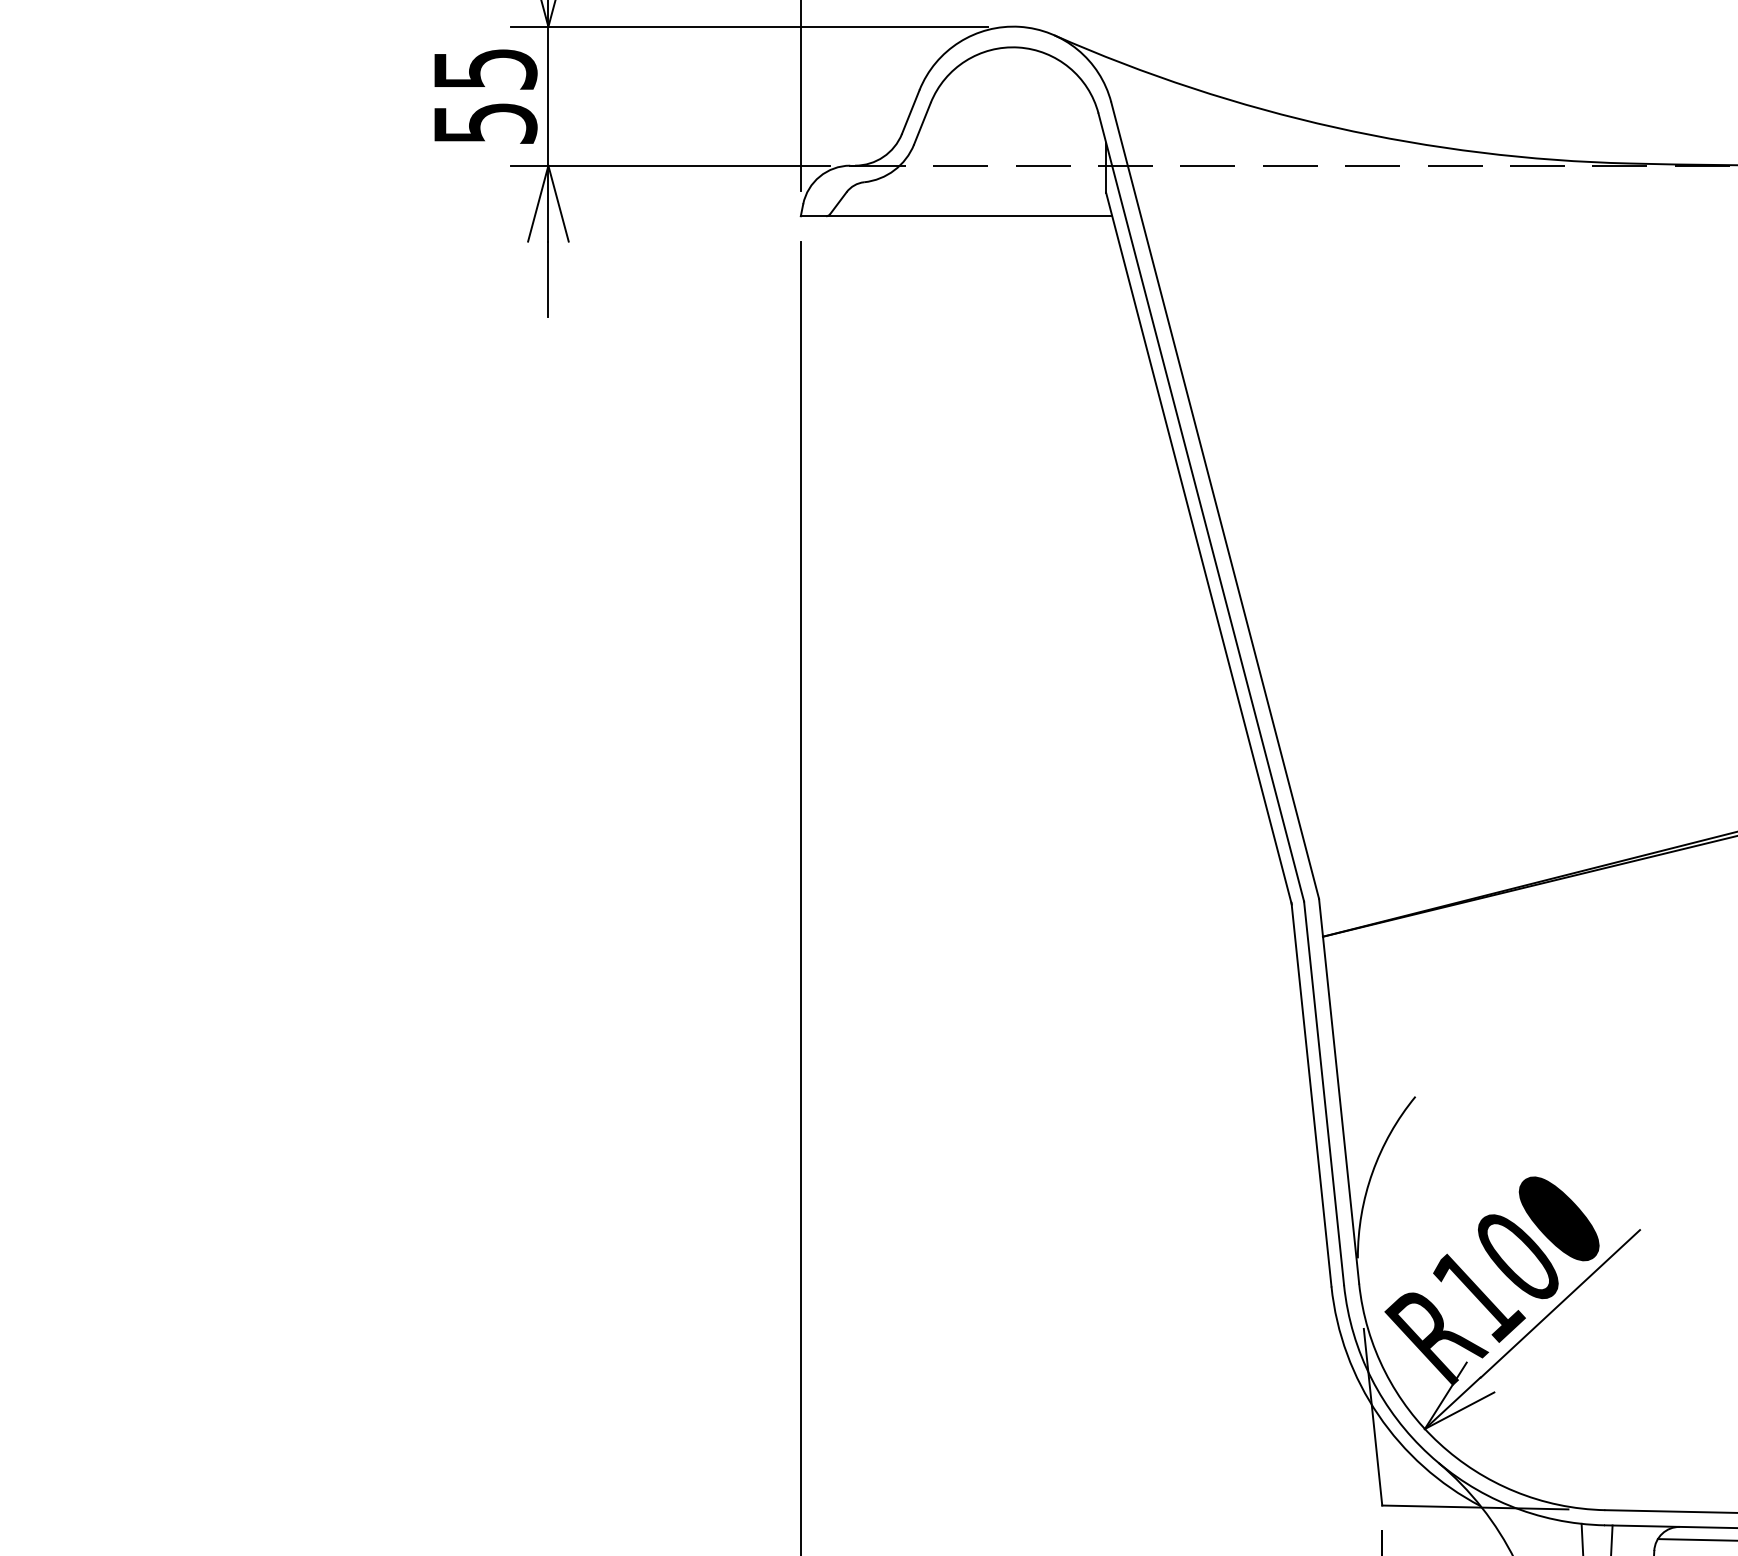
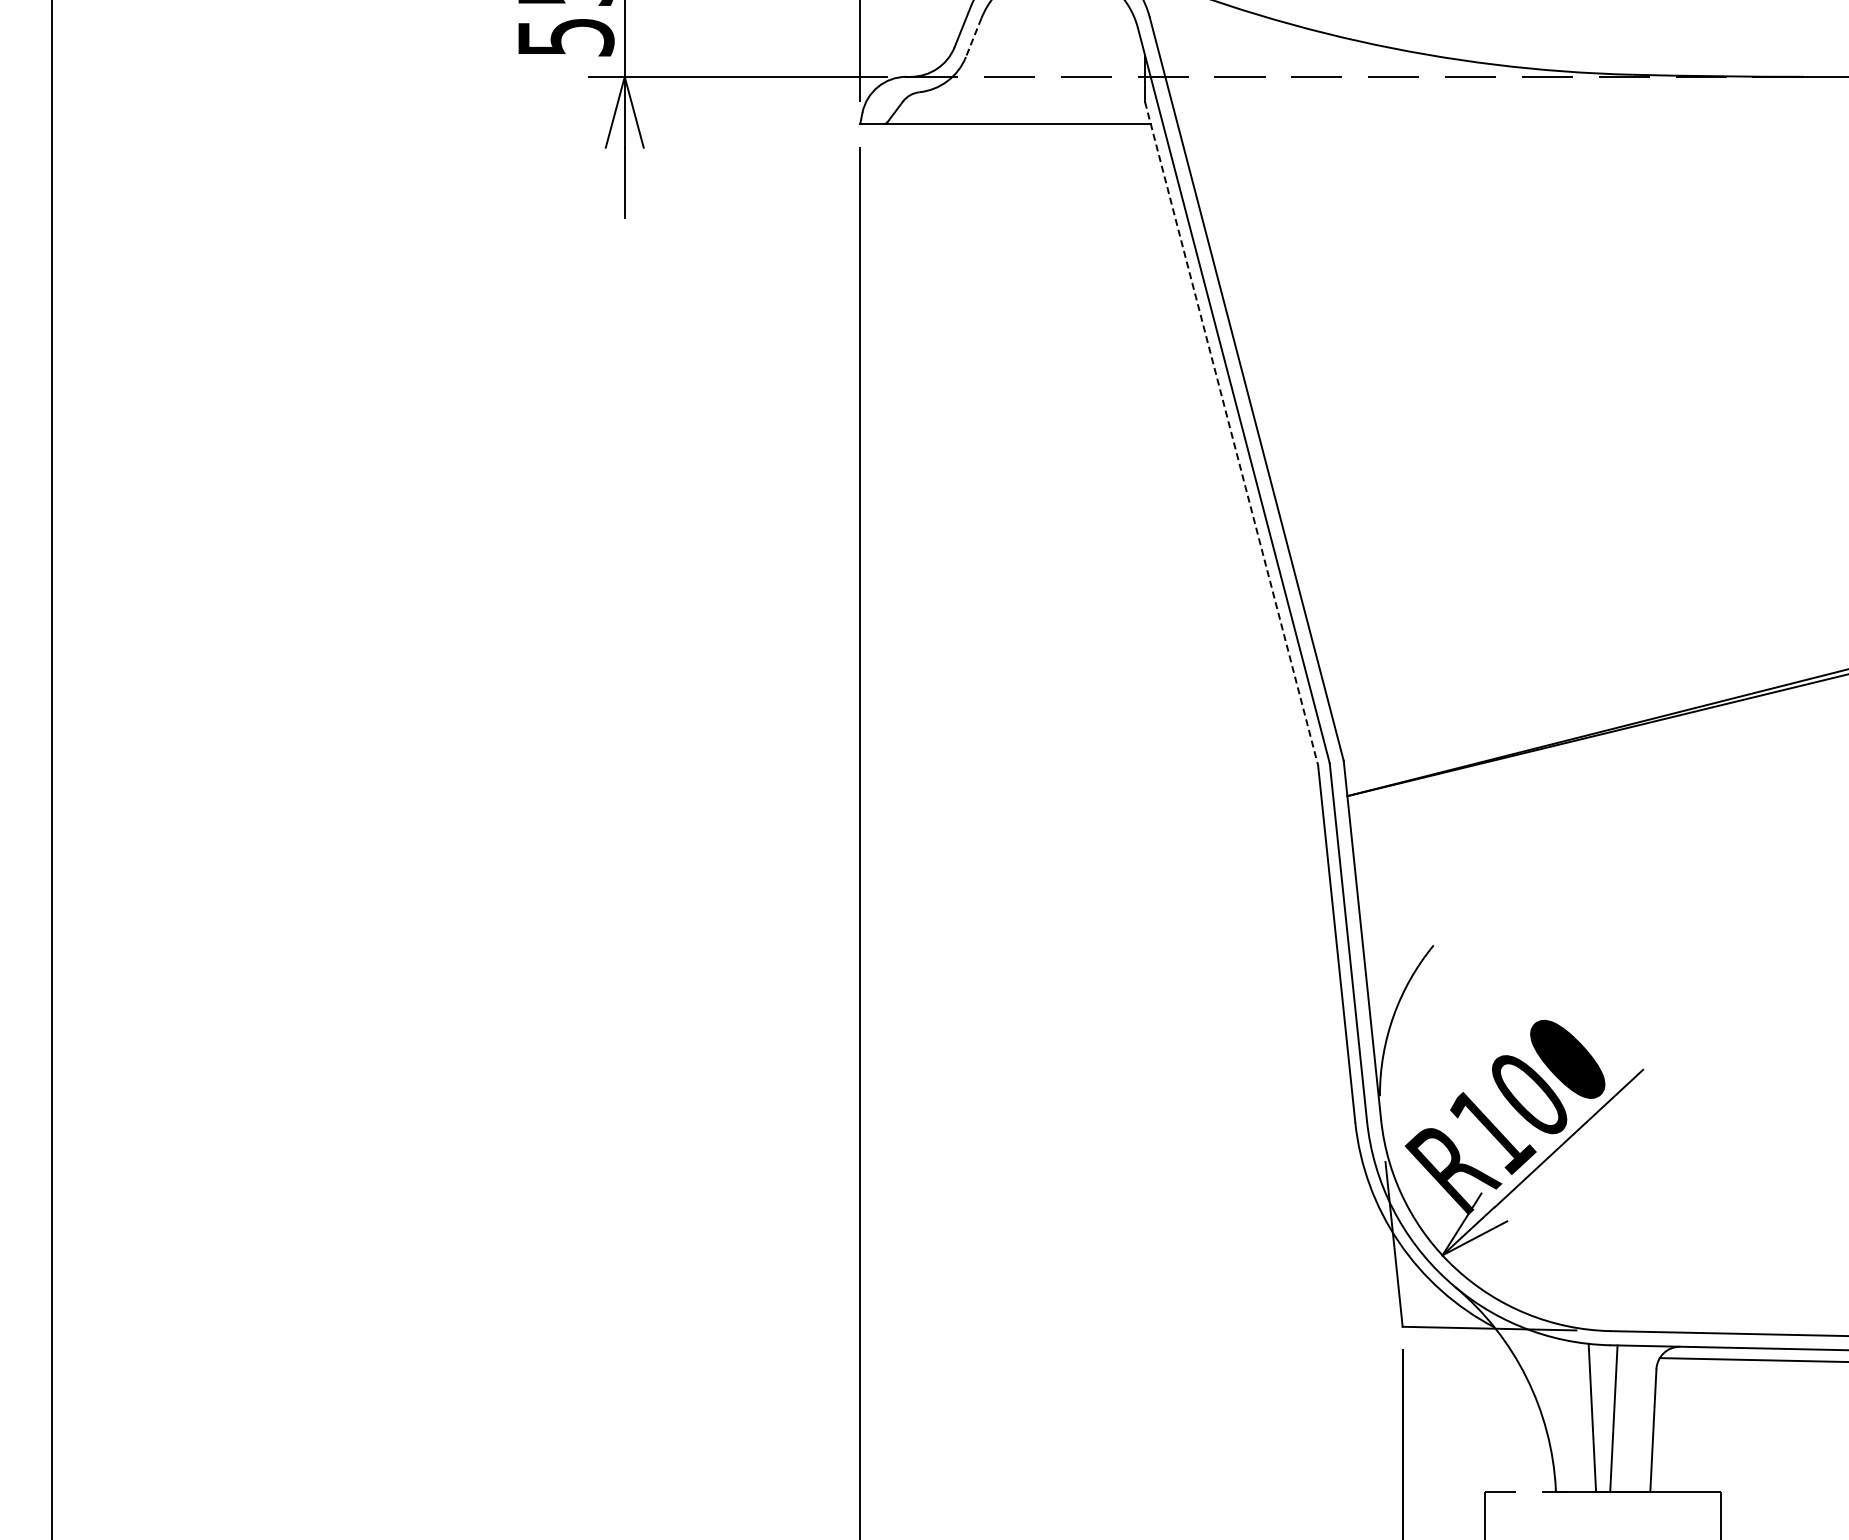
line: (922, 123) -> (973, 37), solid -> dashed
line: (1198, 549) -> (1231, 434), solid -> dashed

